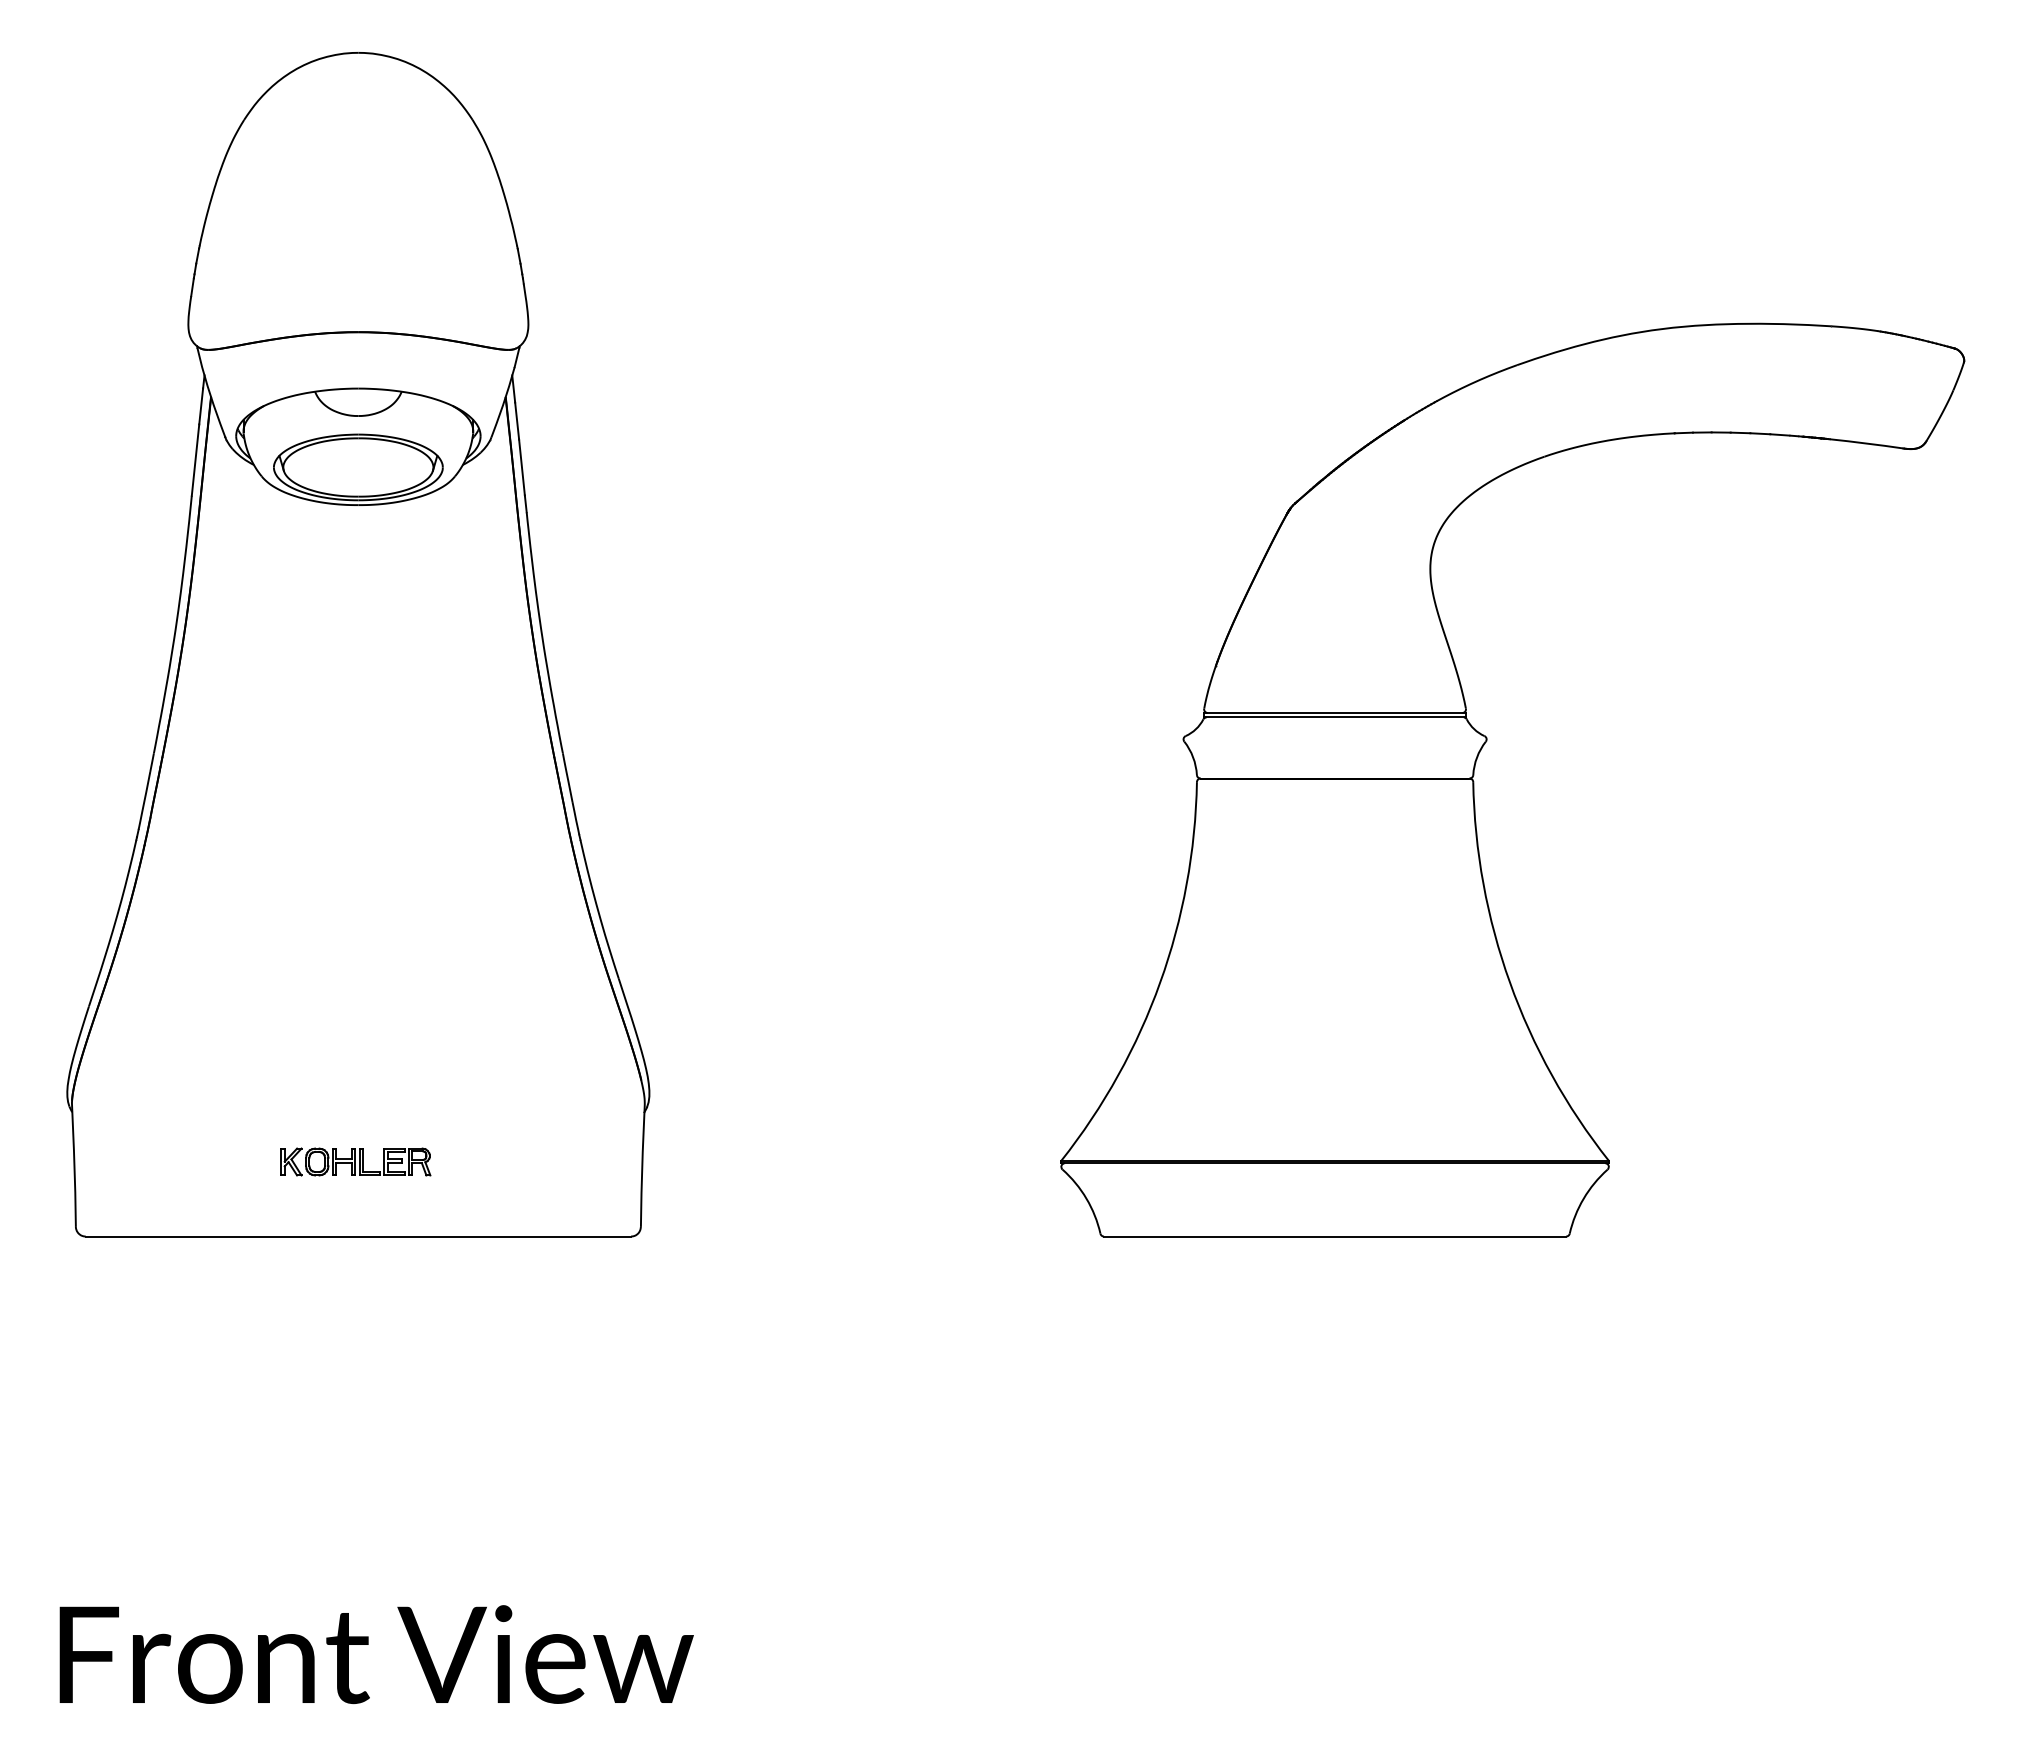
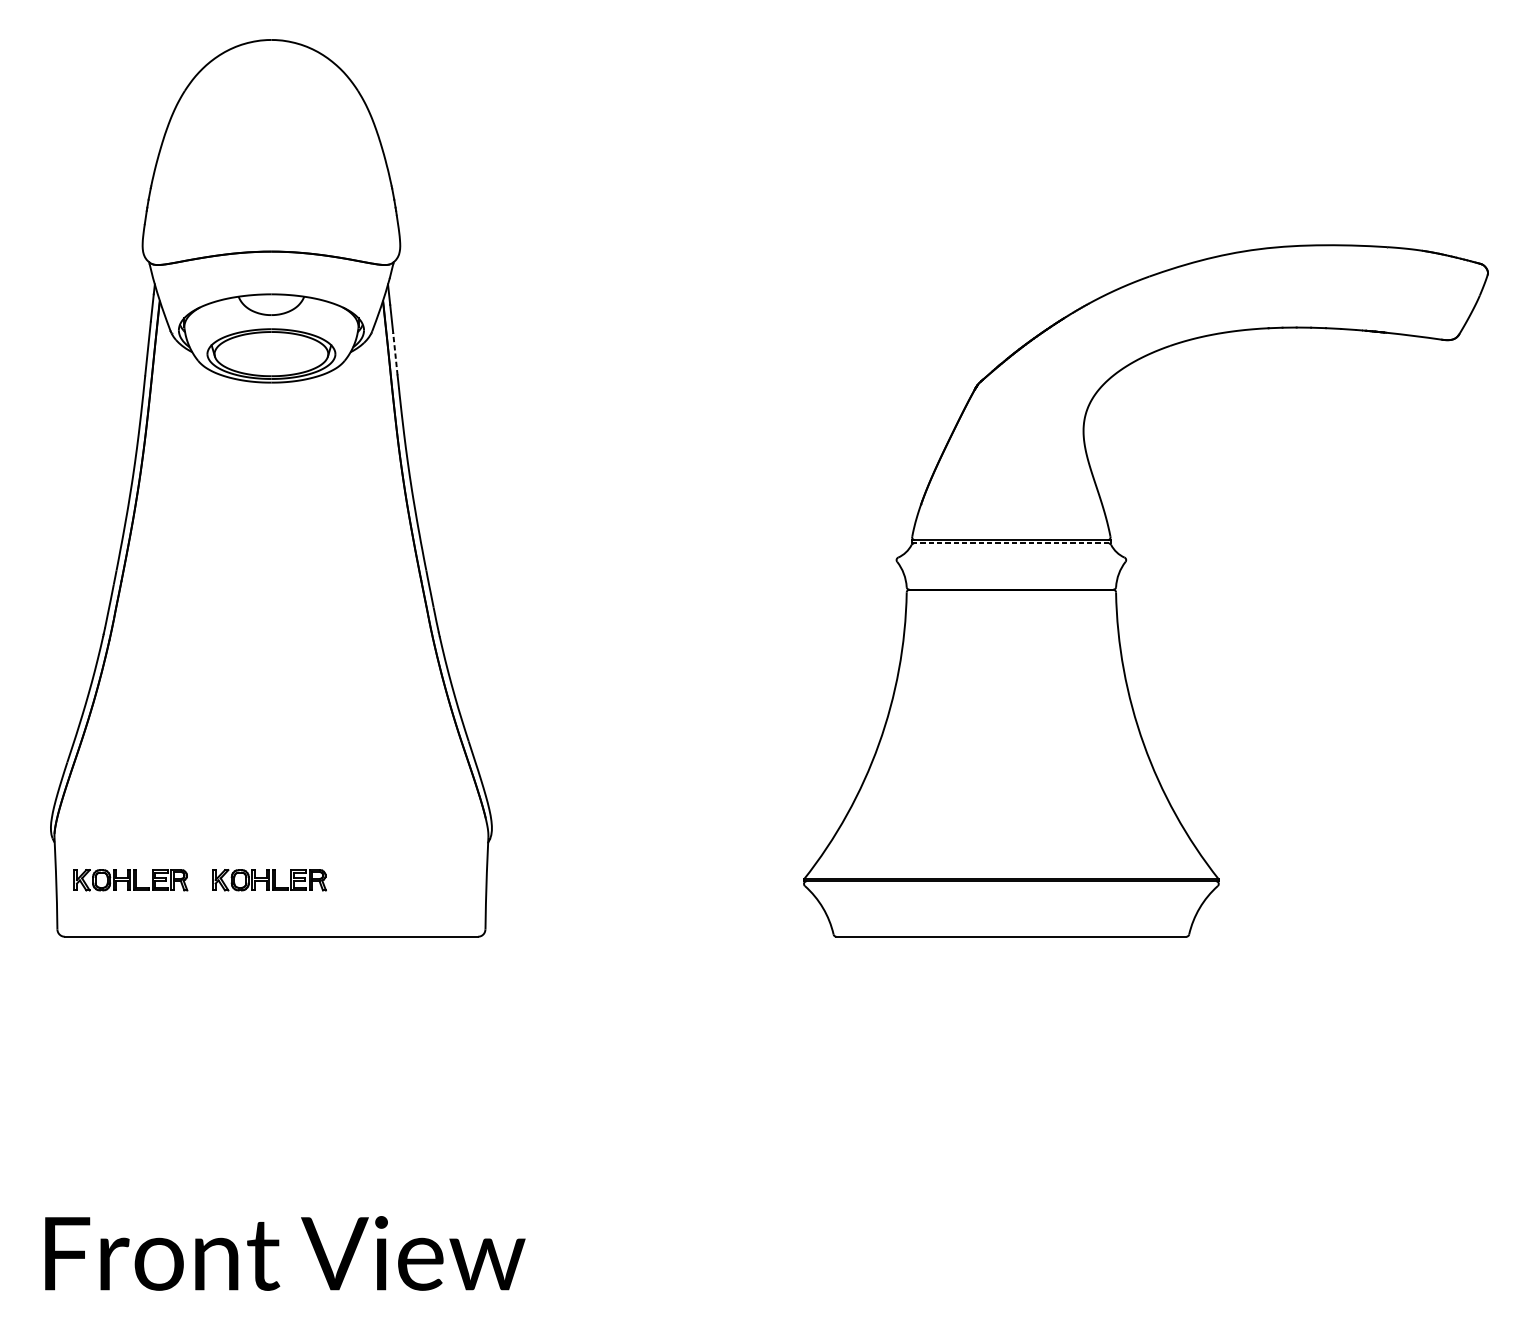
line: (521, 467) -> (395, 354), solid -> dashed
line: (1335, 717) -> (1011, 543), solid -> dashed
part: (172, 1161) -> (130, 879), added

